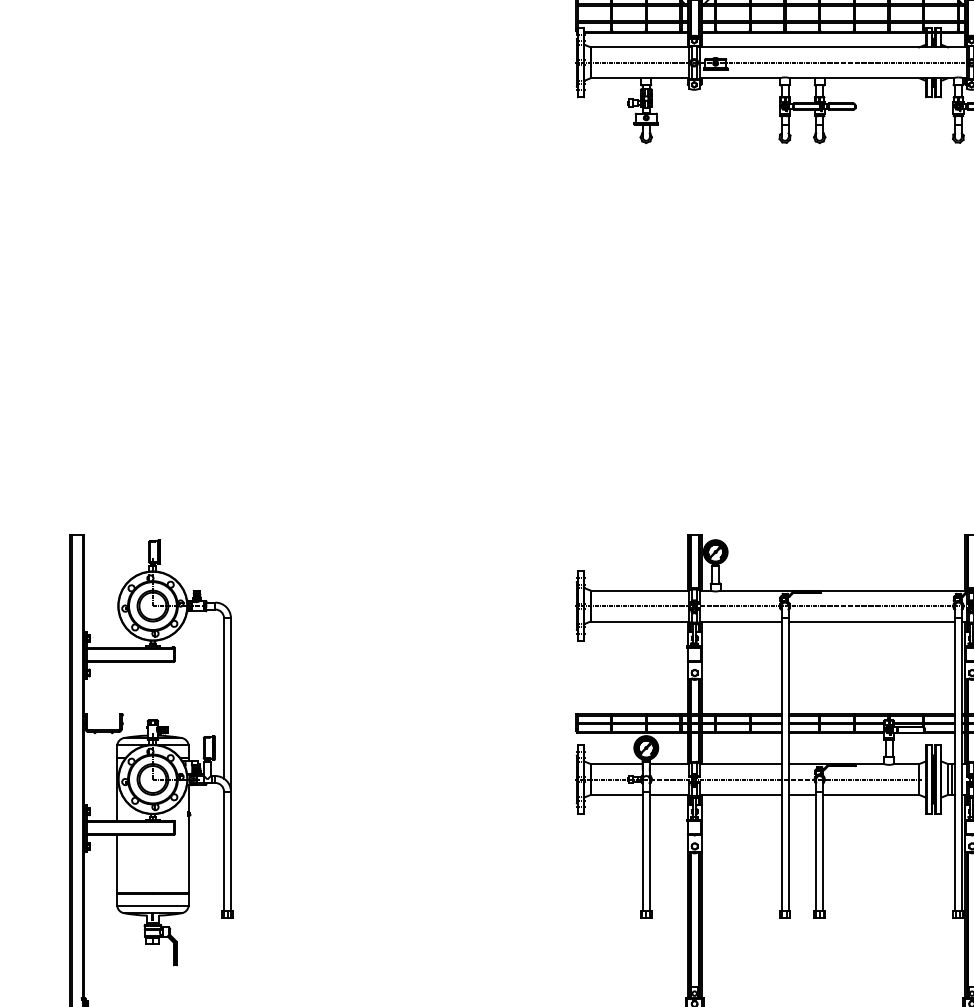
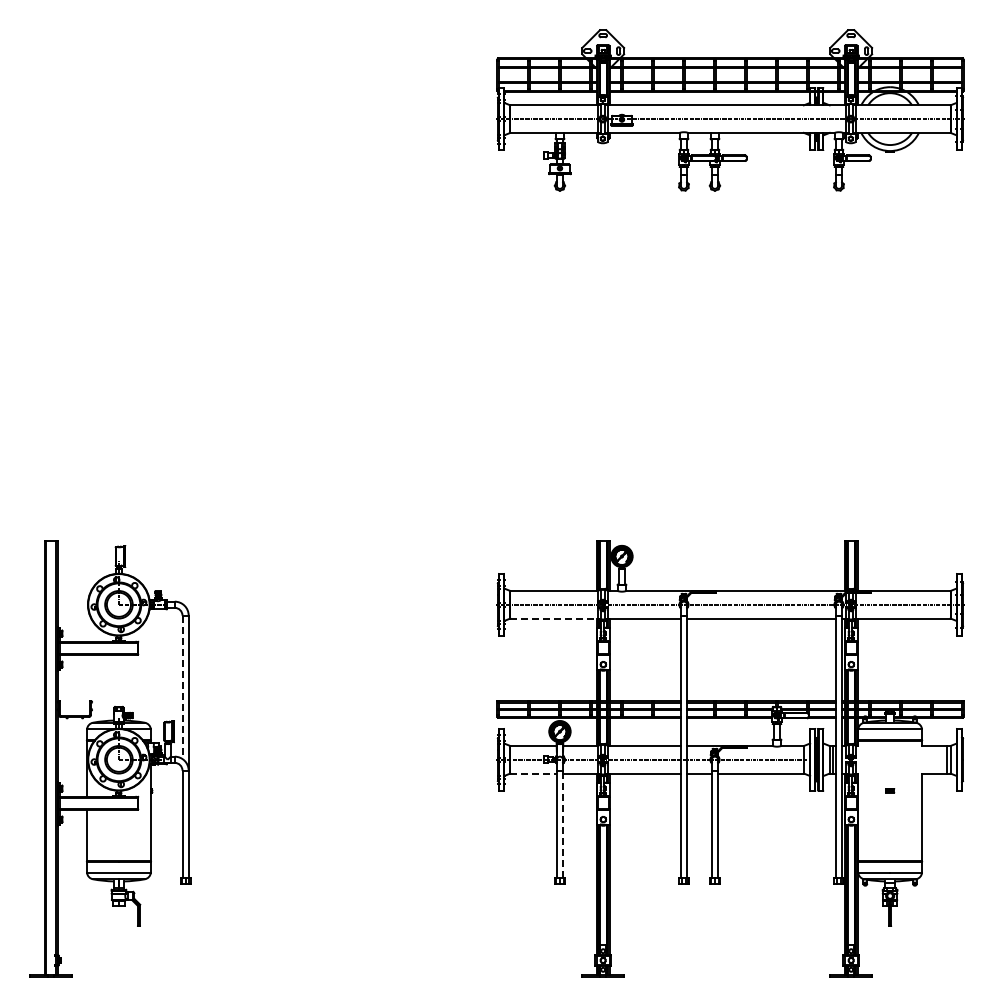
line: (640, 621) -> (554, 618), solid -> dashed
line: (224, 698) -> (182, 687), solid -> dashed
line: (617, 794) -> (534, 773), solid -> dashed
line: (650, 850) -> (563, 823), solid -> dashed

